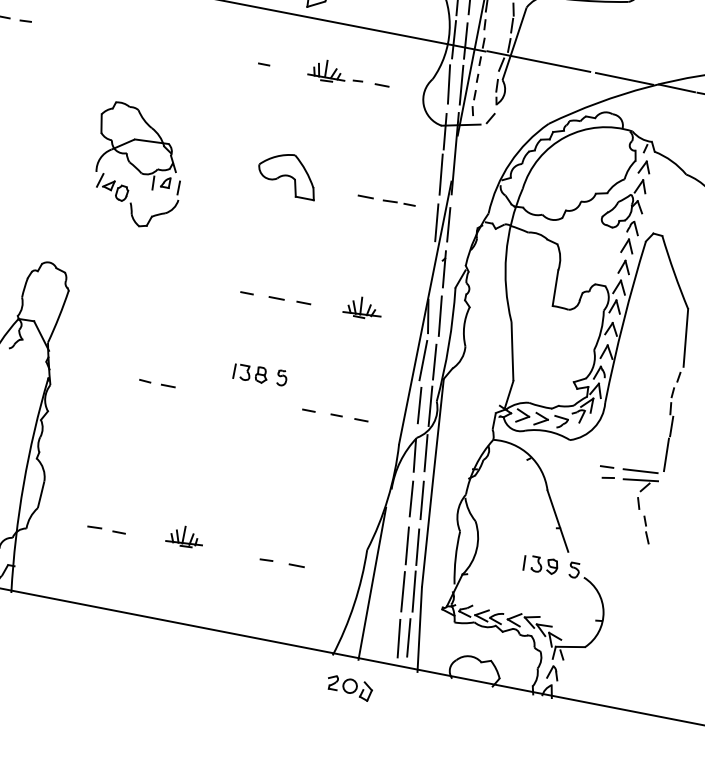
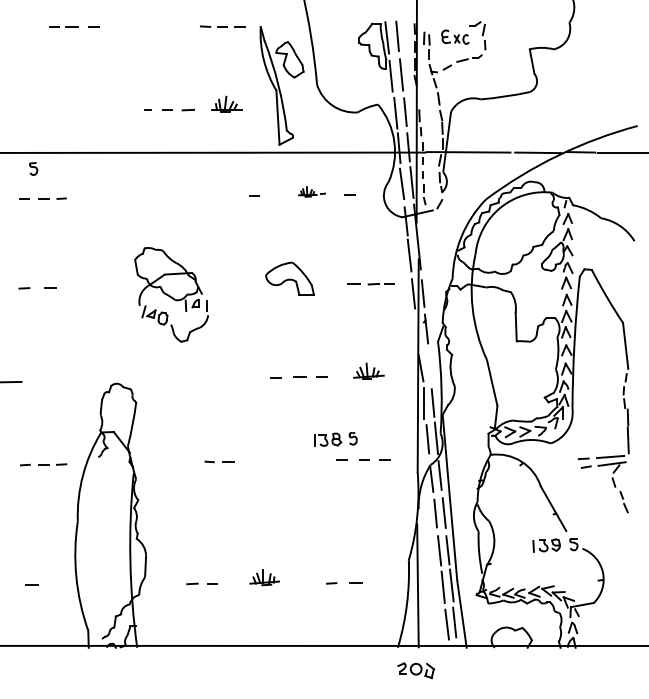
part: (335, 72) -> (311, 191), size x0.6
line: (440, 315) -> (430, 365), removed
part: (260, 374) -> (335, 439), moved

